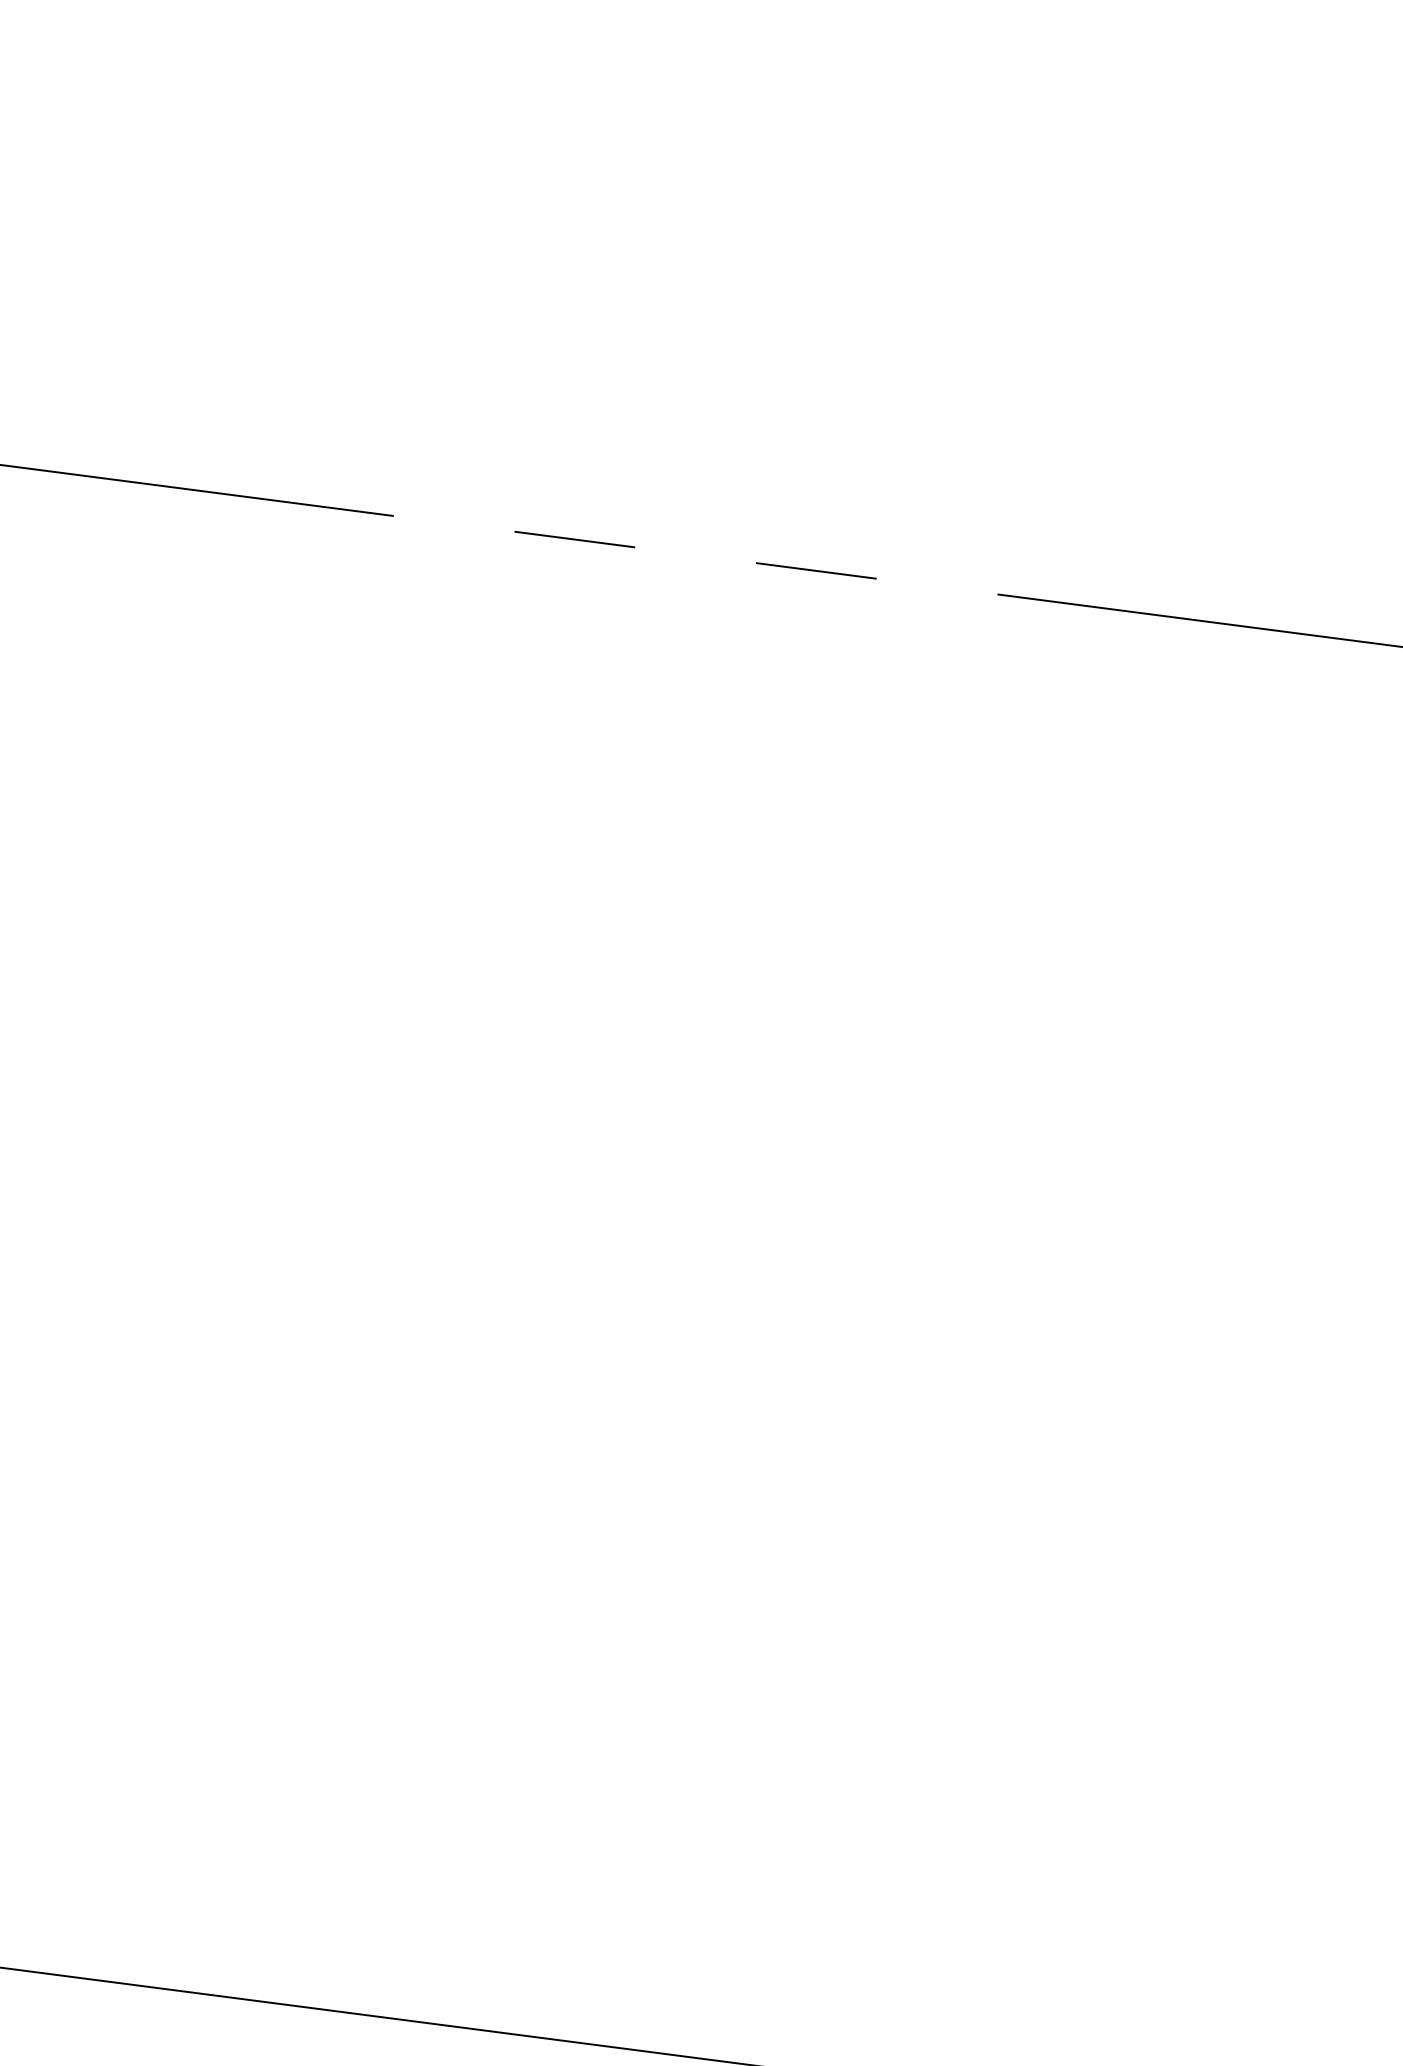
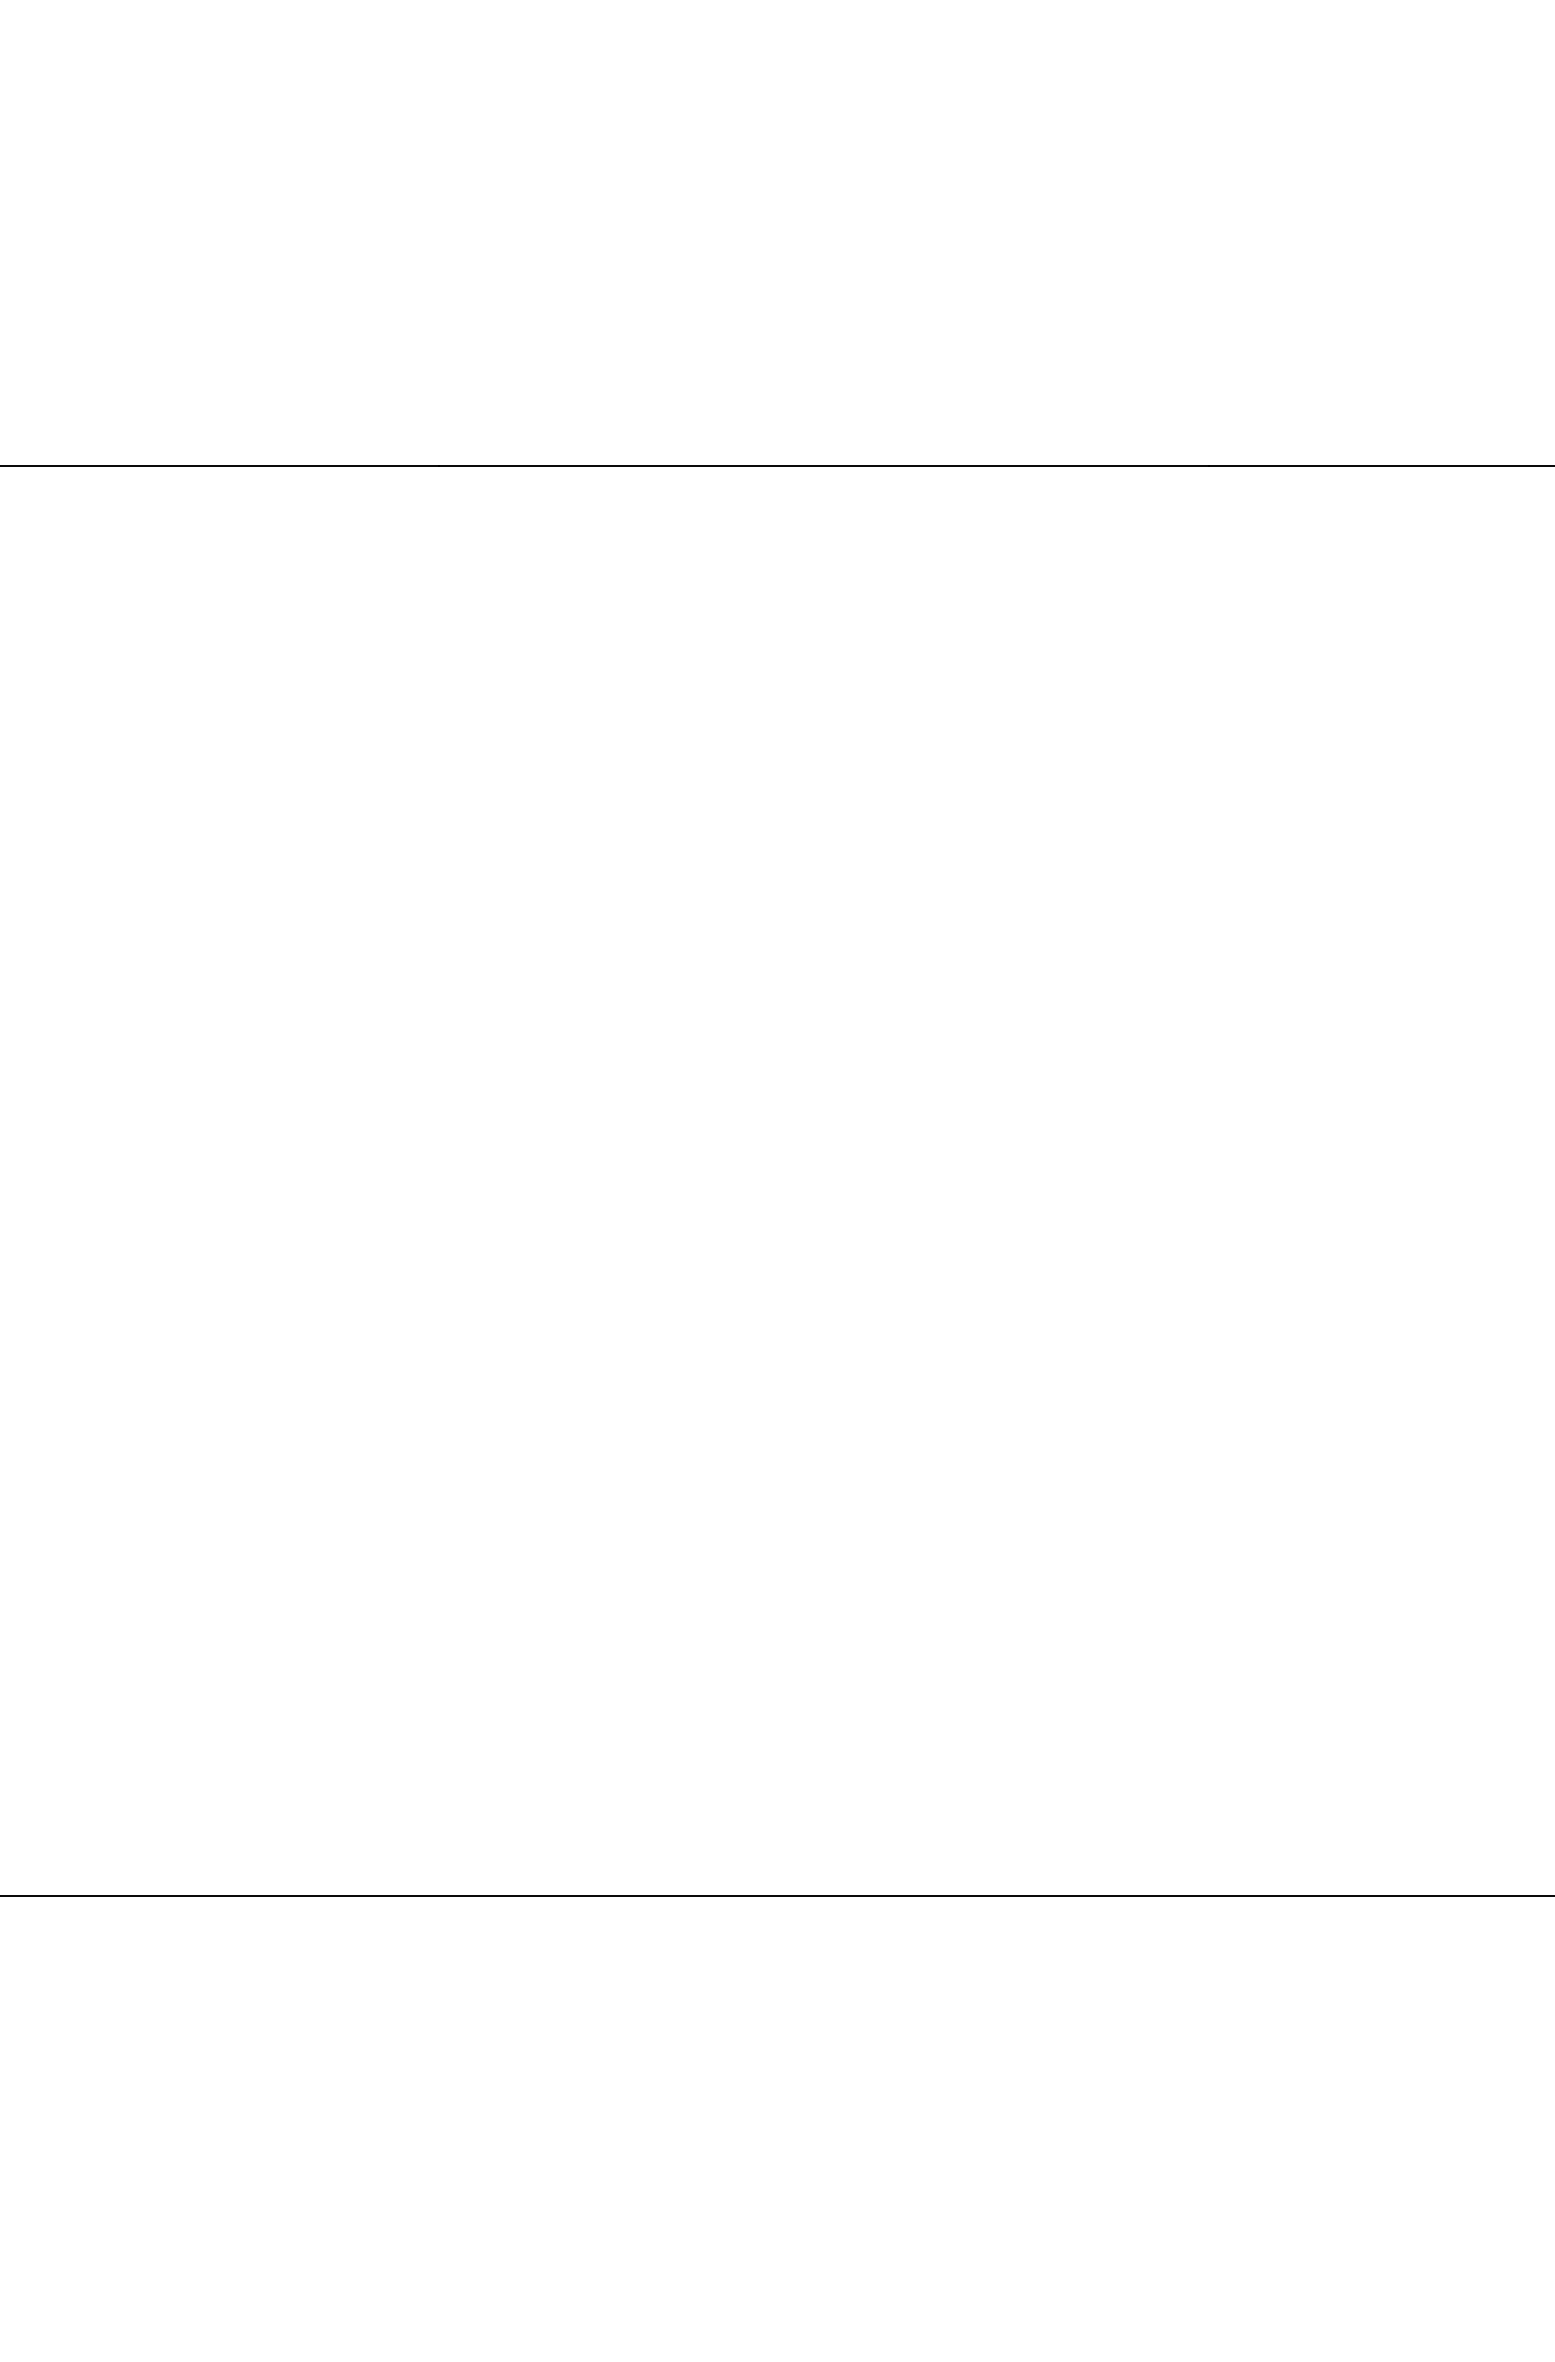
line: (720, 558) -> (823, 466), dashed -> solid

